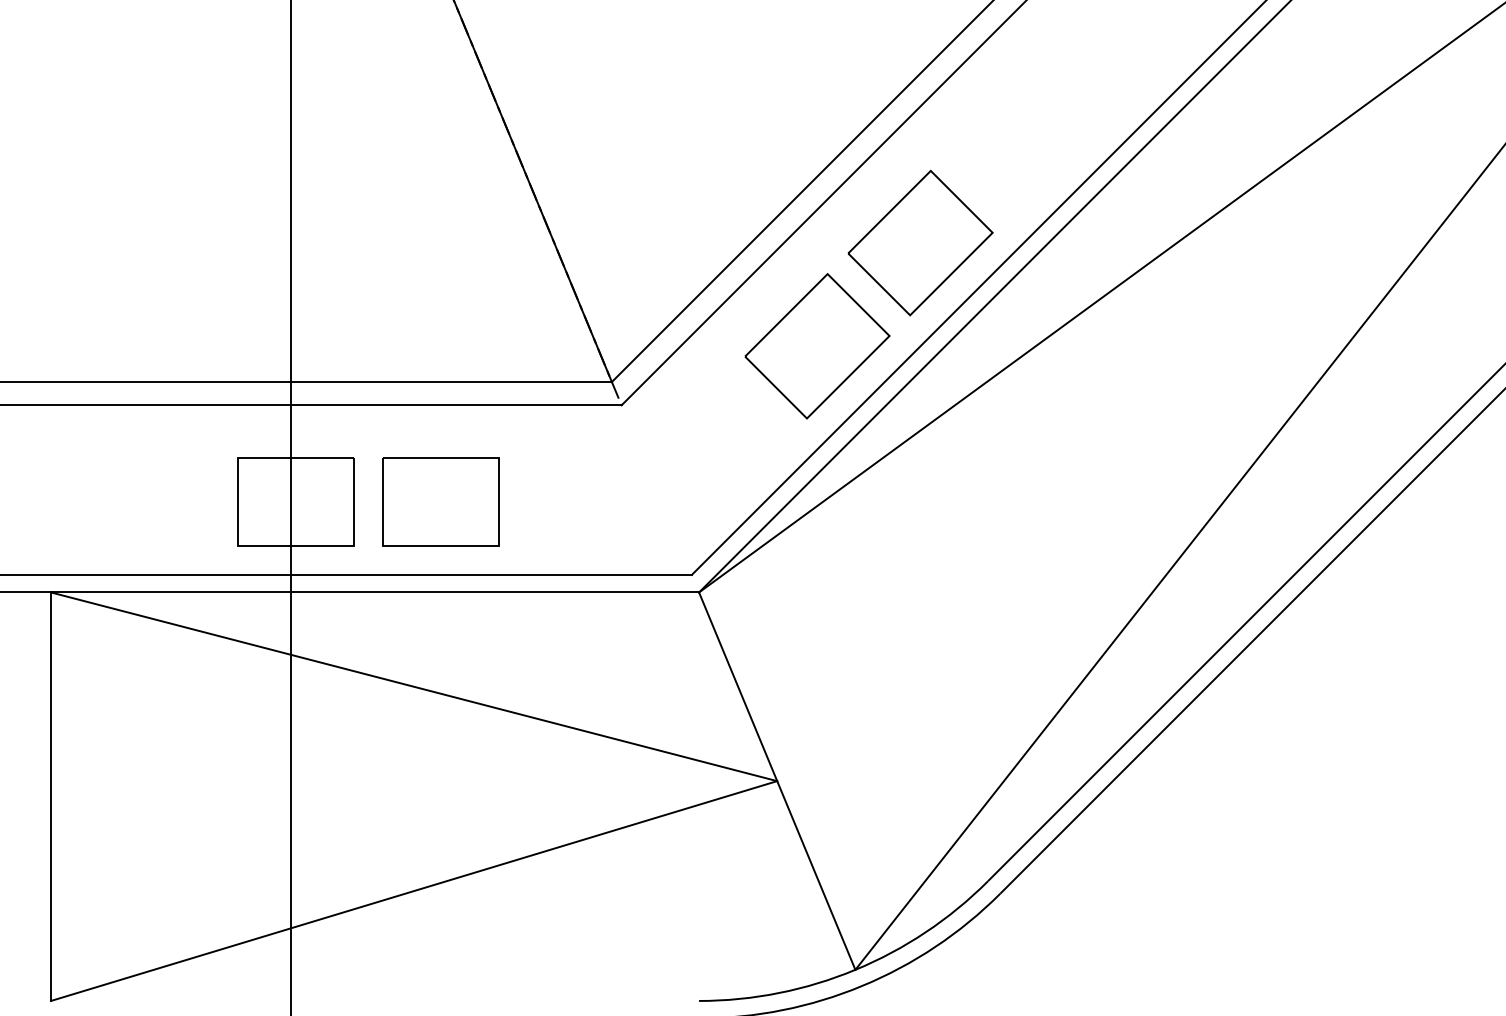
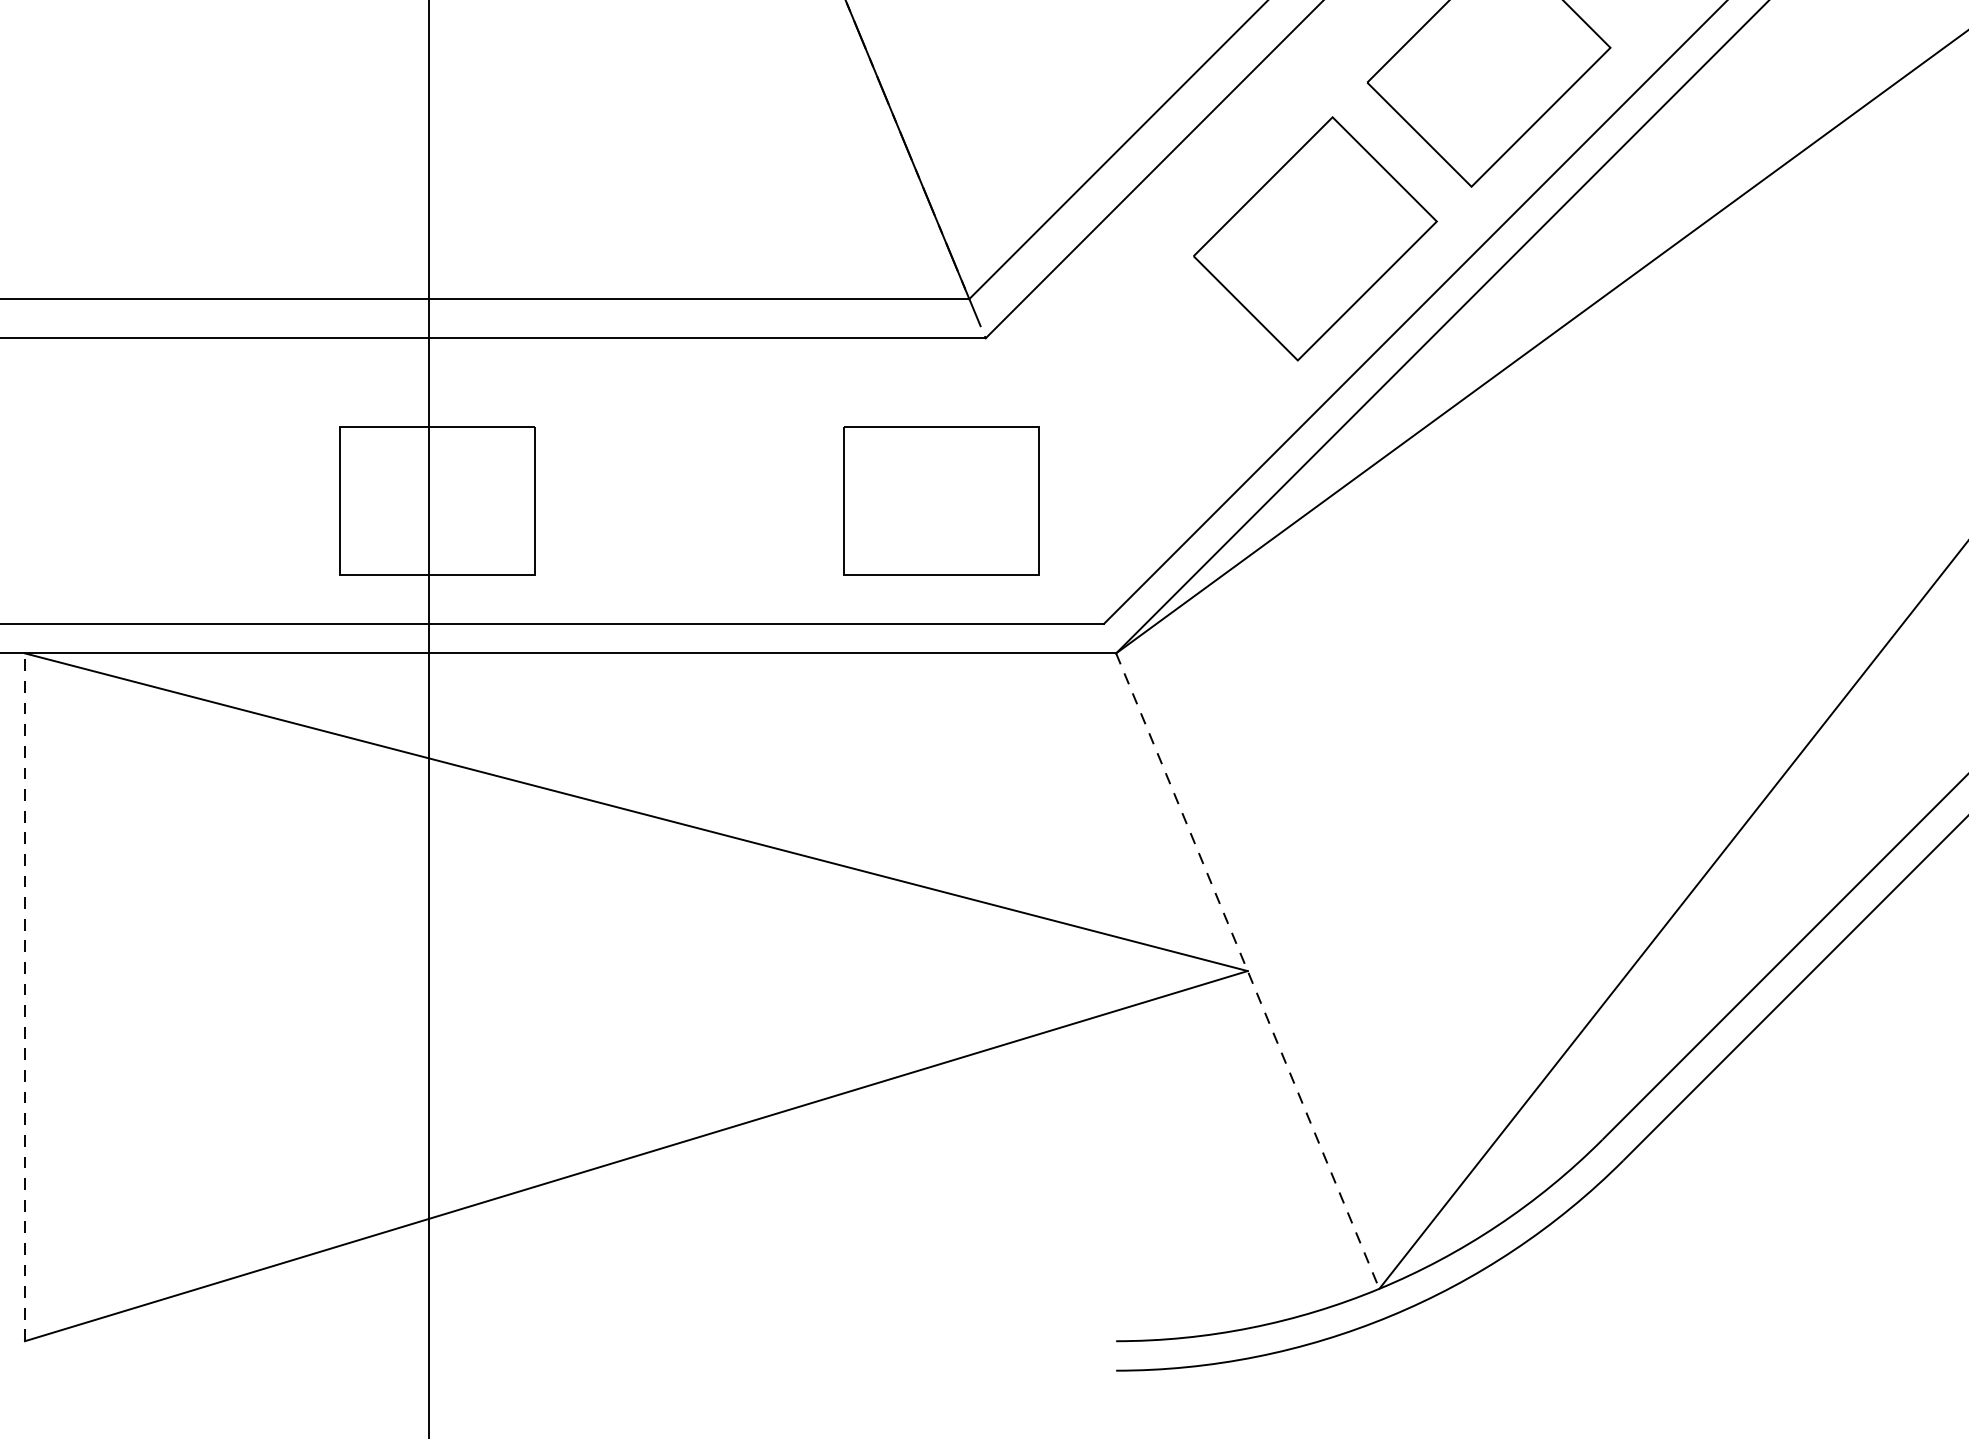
part: (440, 501) -> (940, 500), moved
line: (777, 781) -> (1248, 971), solid -> dashed
line: (51, 796) -> (25, 996), solid -> dashed

